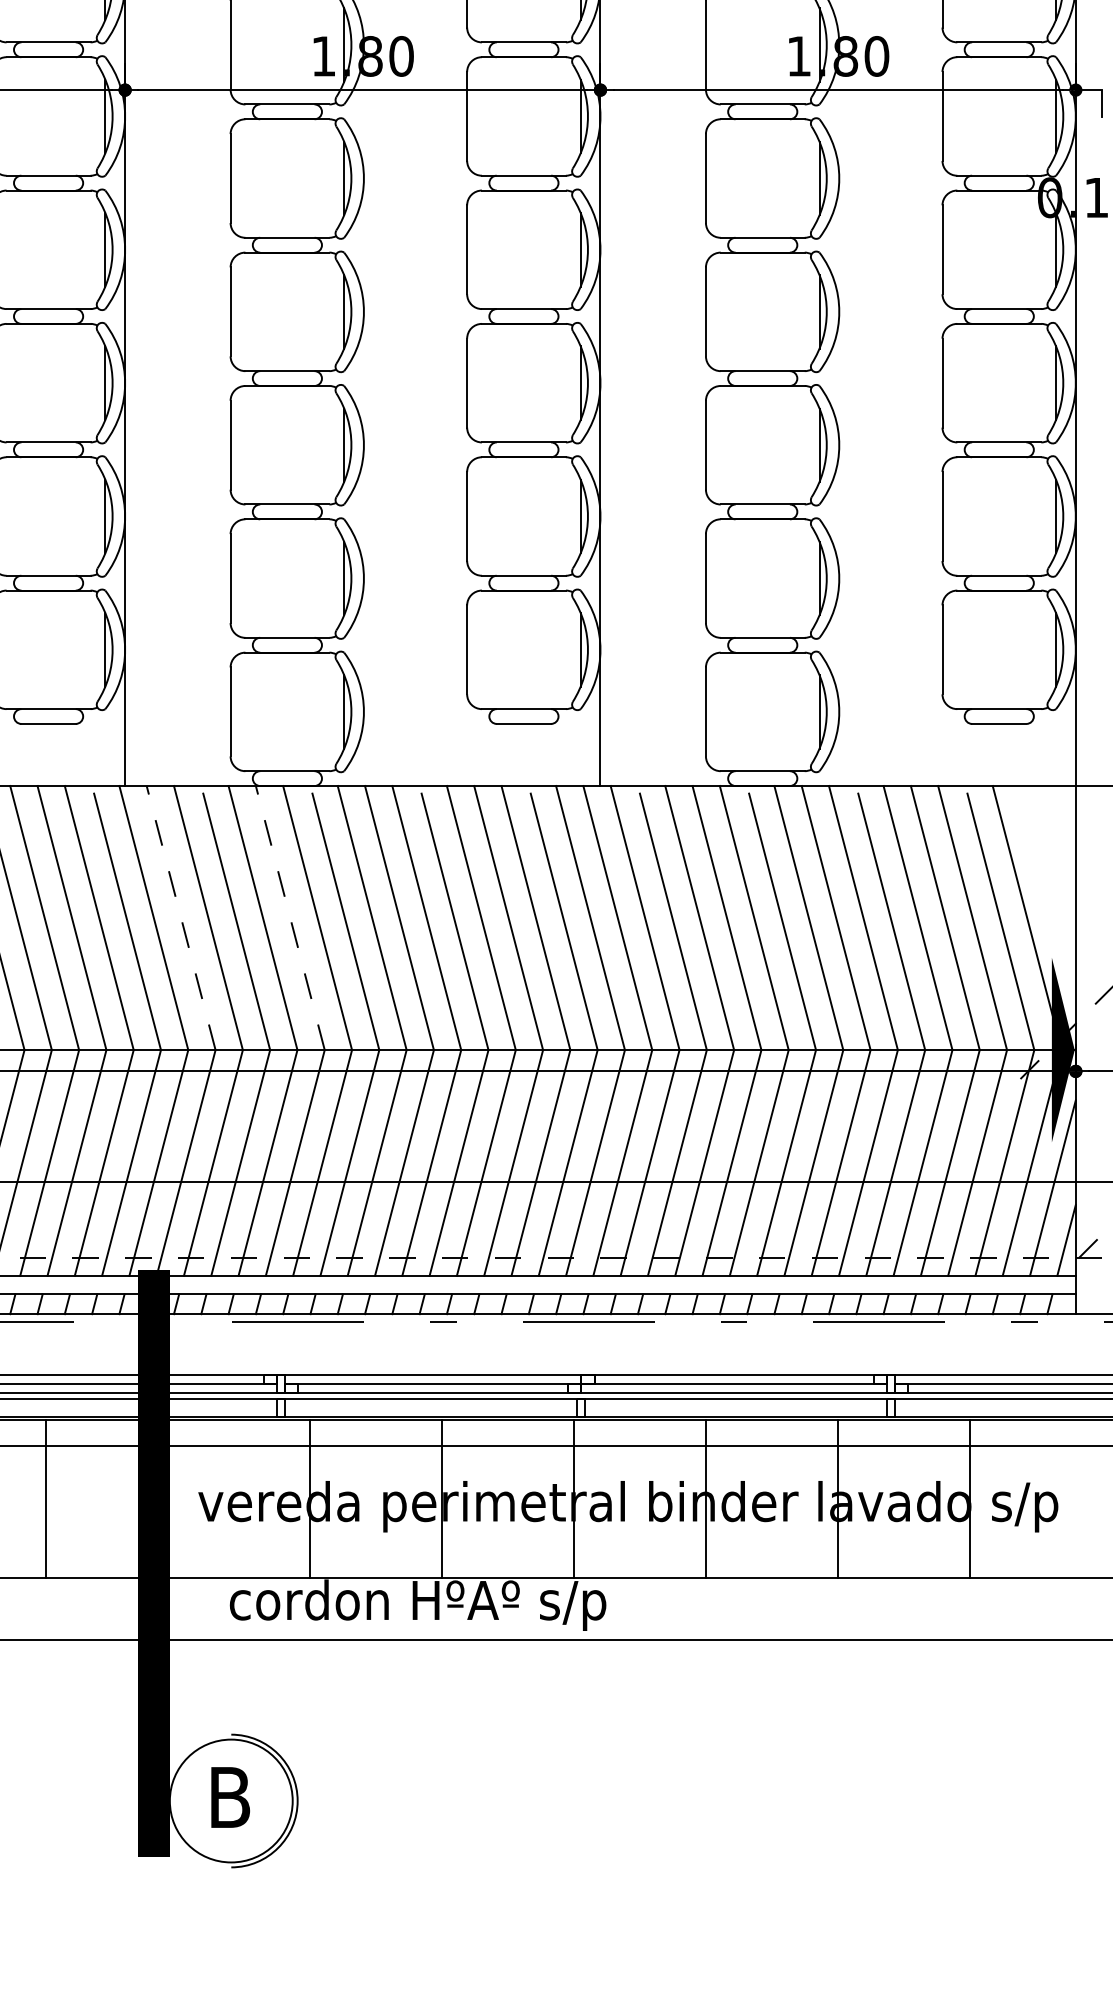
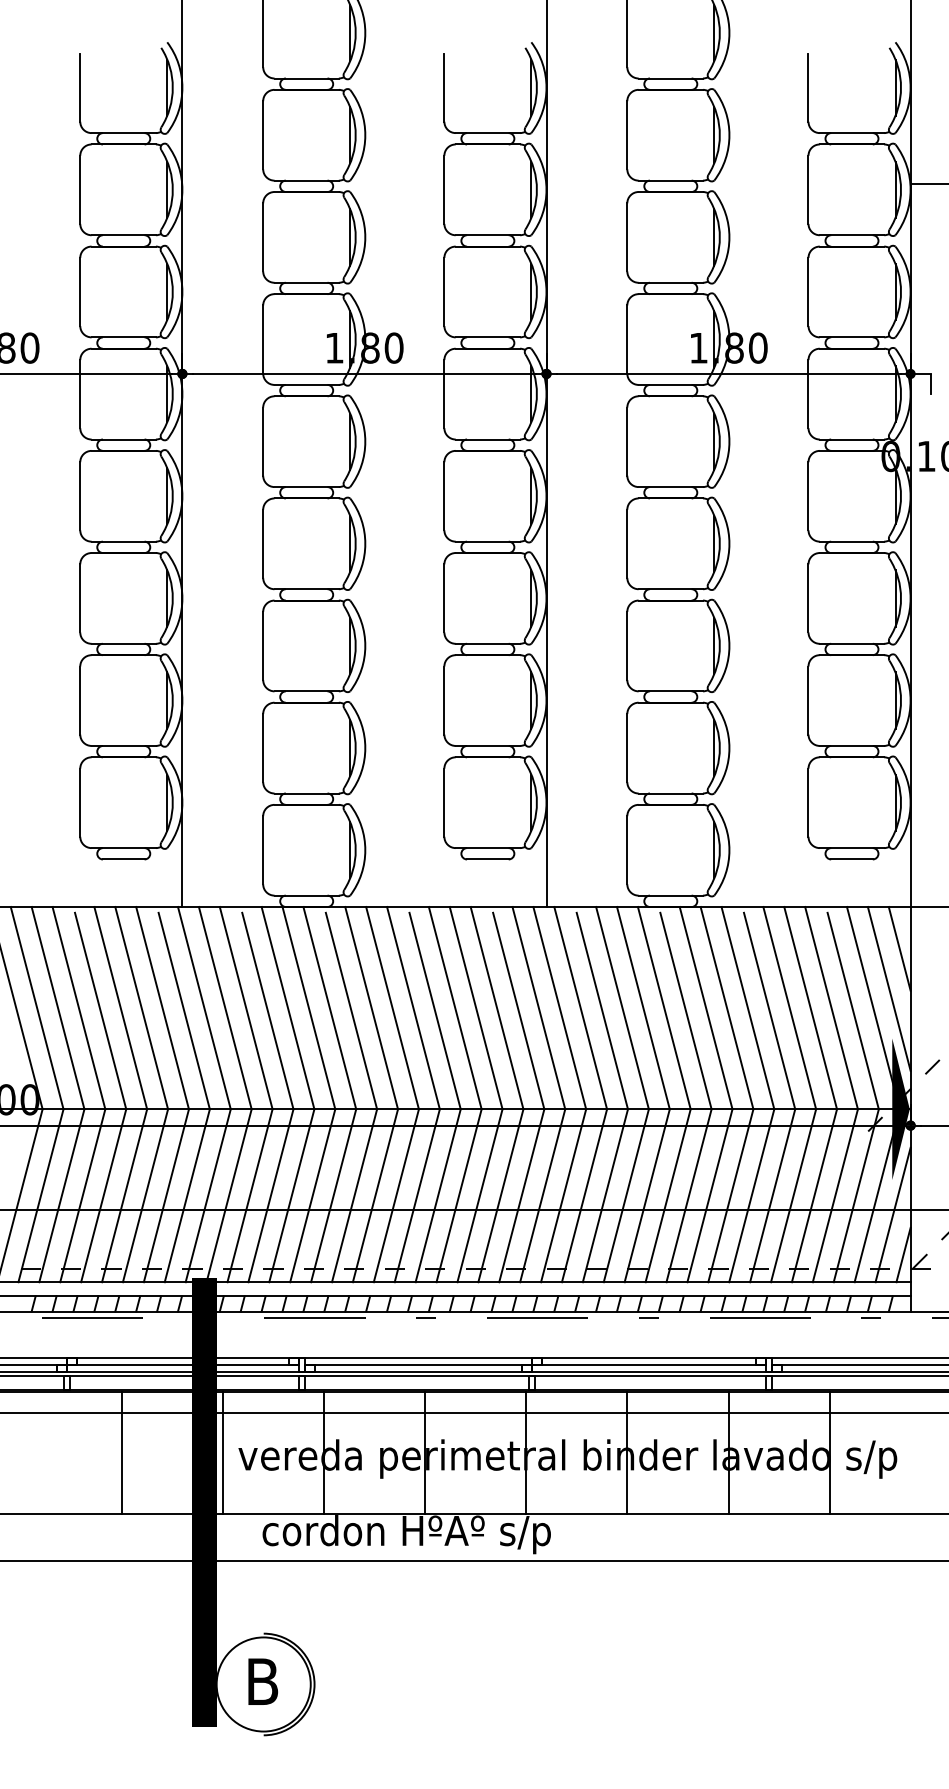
line: (1061, 840) -> (899, 948), added
line: (1046, 892) -> (888, 988), added
line: (181, 918) -> (225, 1008), dashed -> solid
line: (289, 918) -> (308, 1008), dashed -> solid
line: (177, 1498) -> (222, 1452), added

